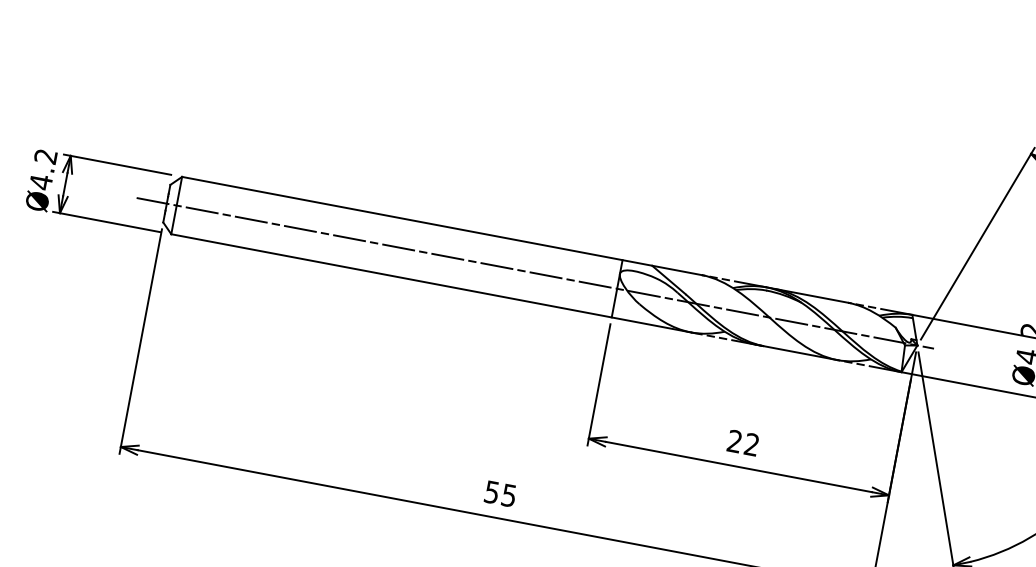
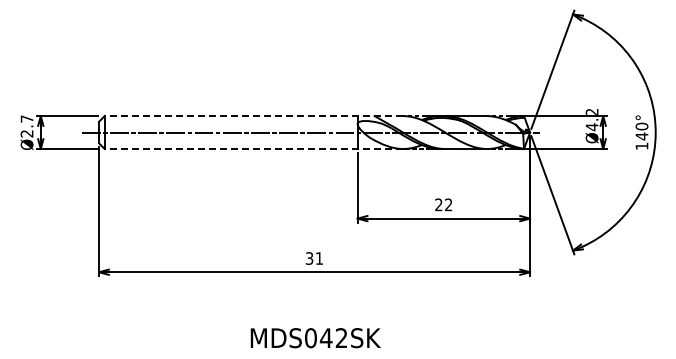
text: (42, 169) -> (26, 126), Ø4.2 -> Ø2.7
line: (441, 226) -> (253, 116), solid -> dashed
line: (430, 284) -> (253, 149), solid -> dashed
text: (500, 493) -> (314, 258), 55 -> 31

